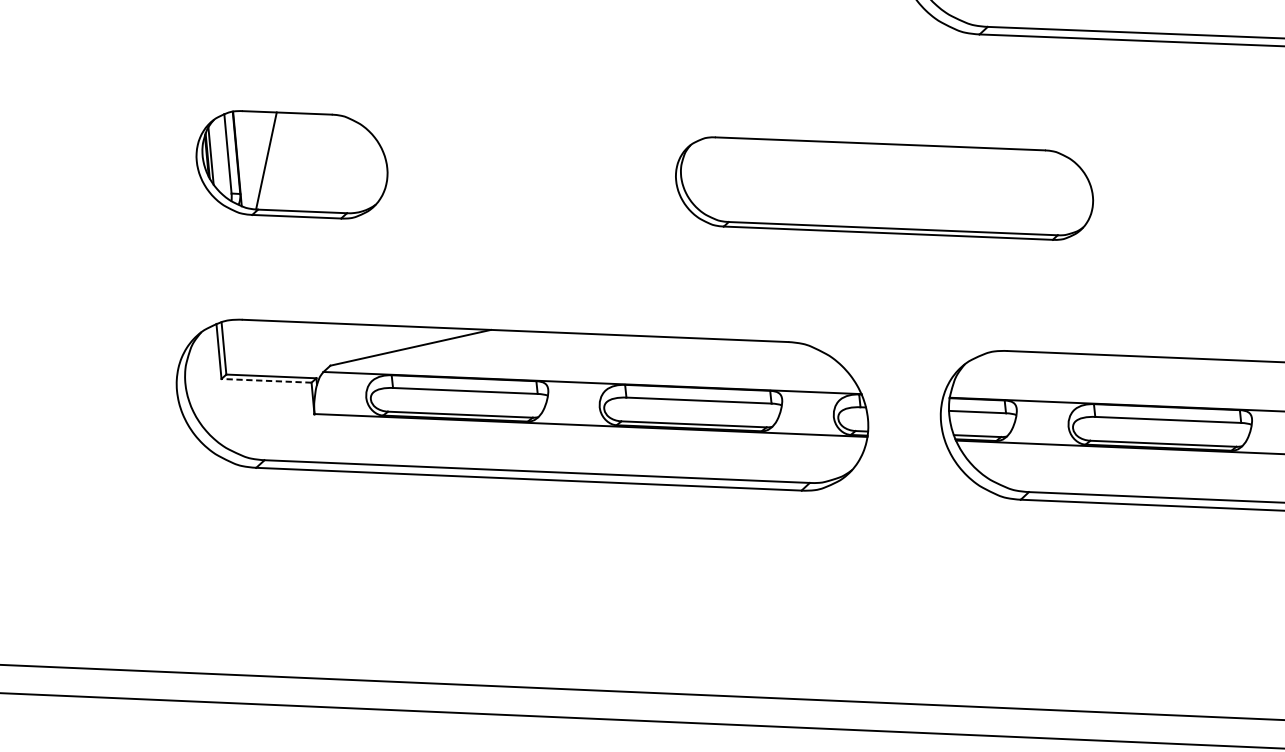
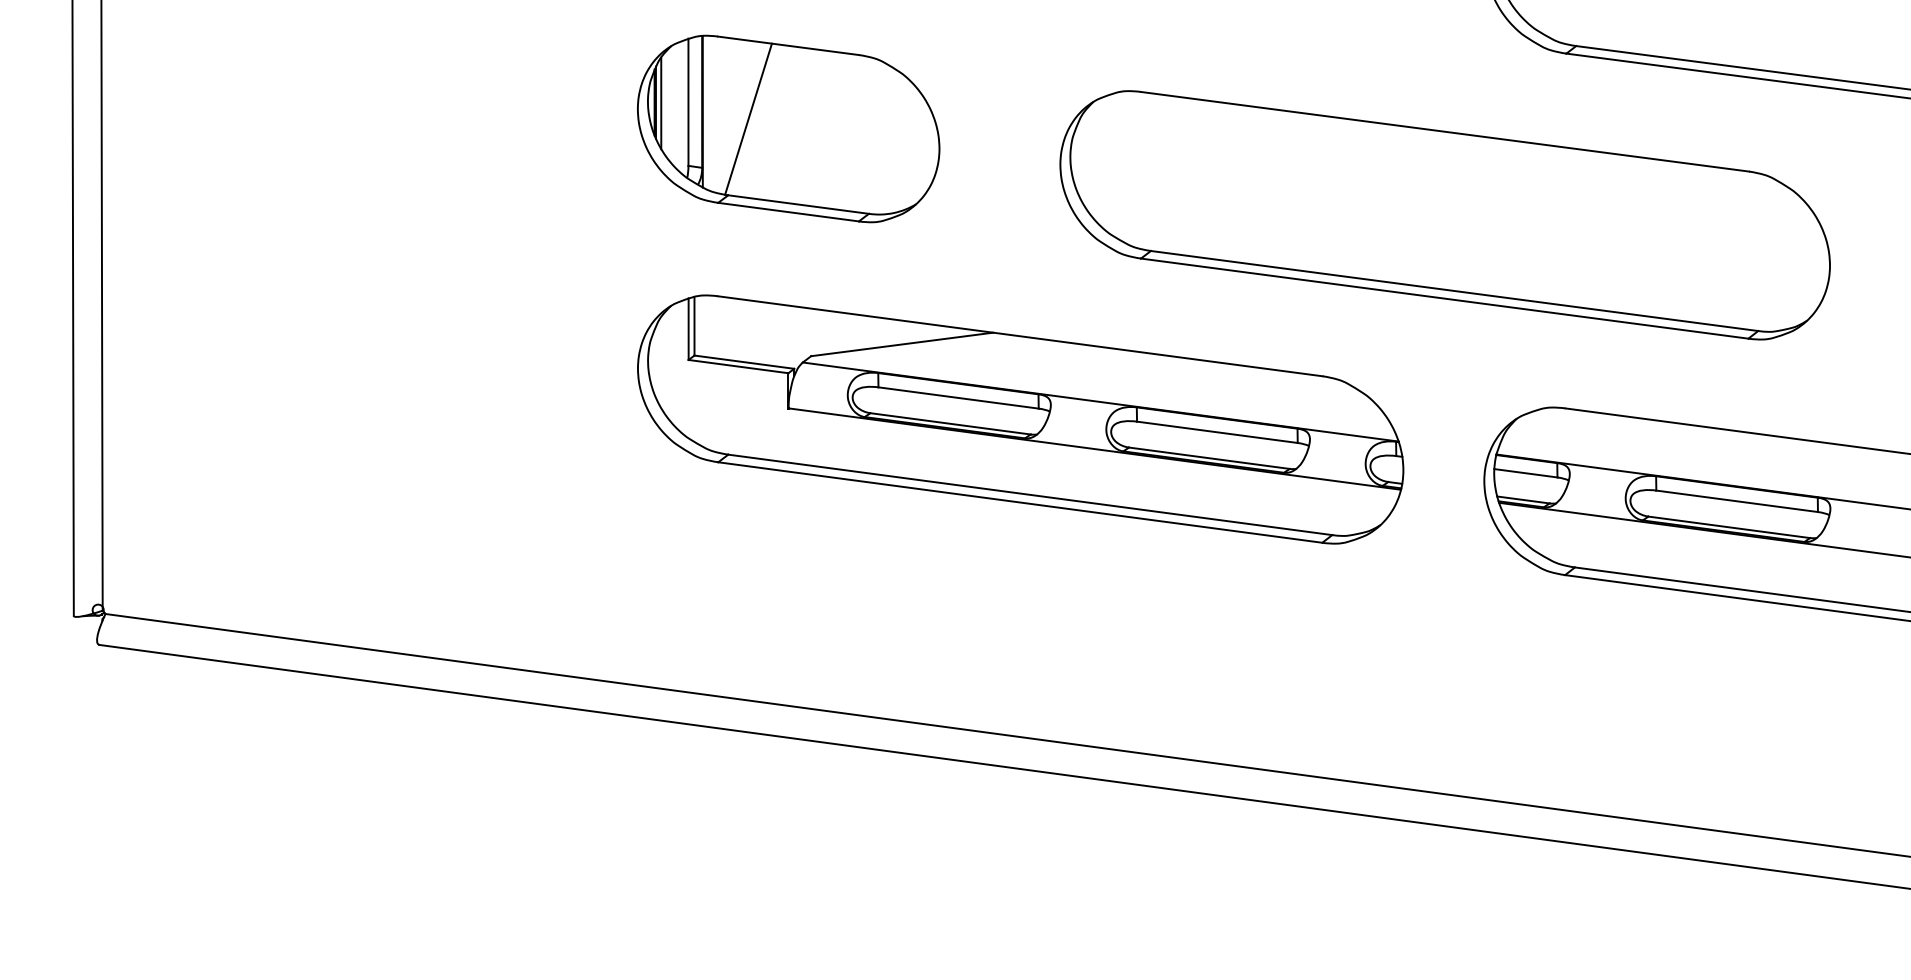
part: (291, 164) -> (788, 128), size x1.43
part: (884, 188) -> (1444, 215), size x1.67
line: (266, 380) -> (738, 366), dashed -> solid

